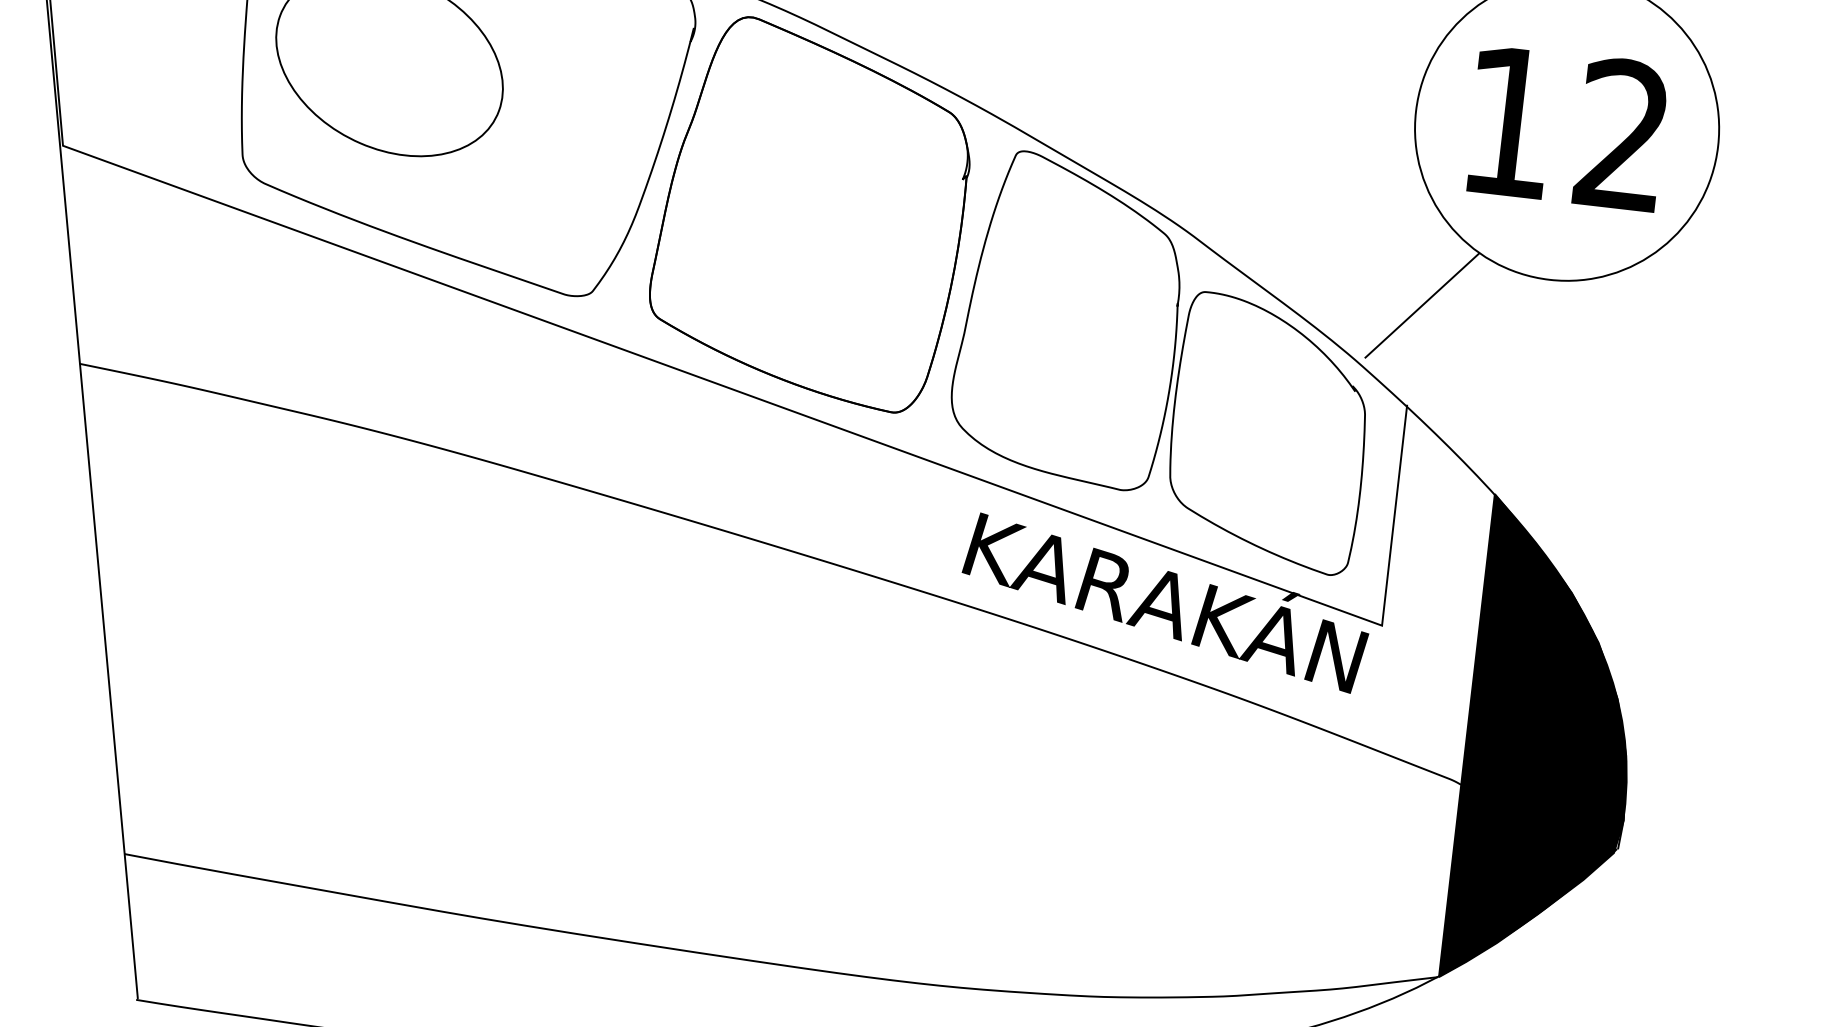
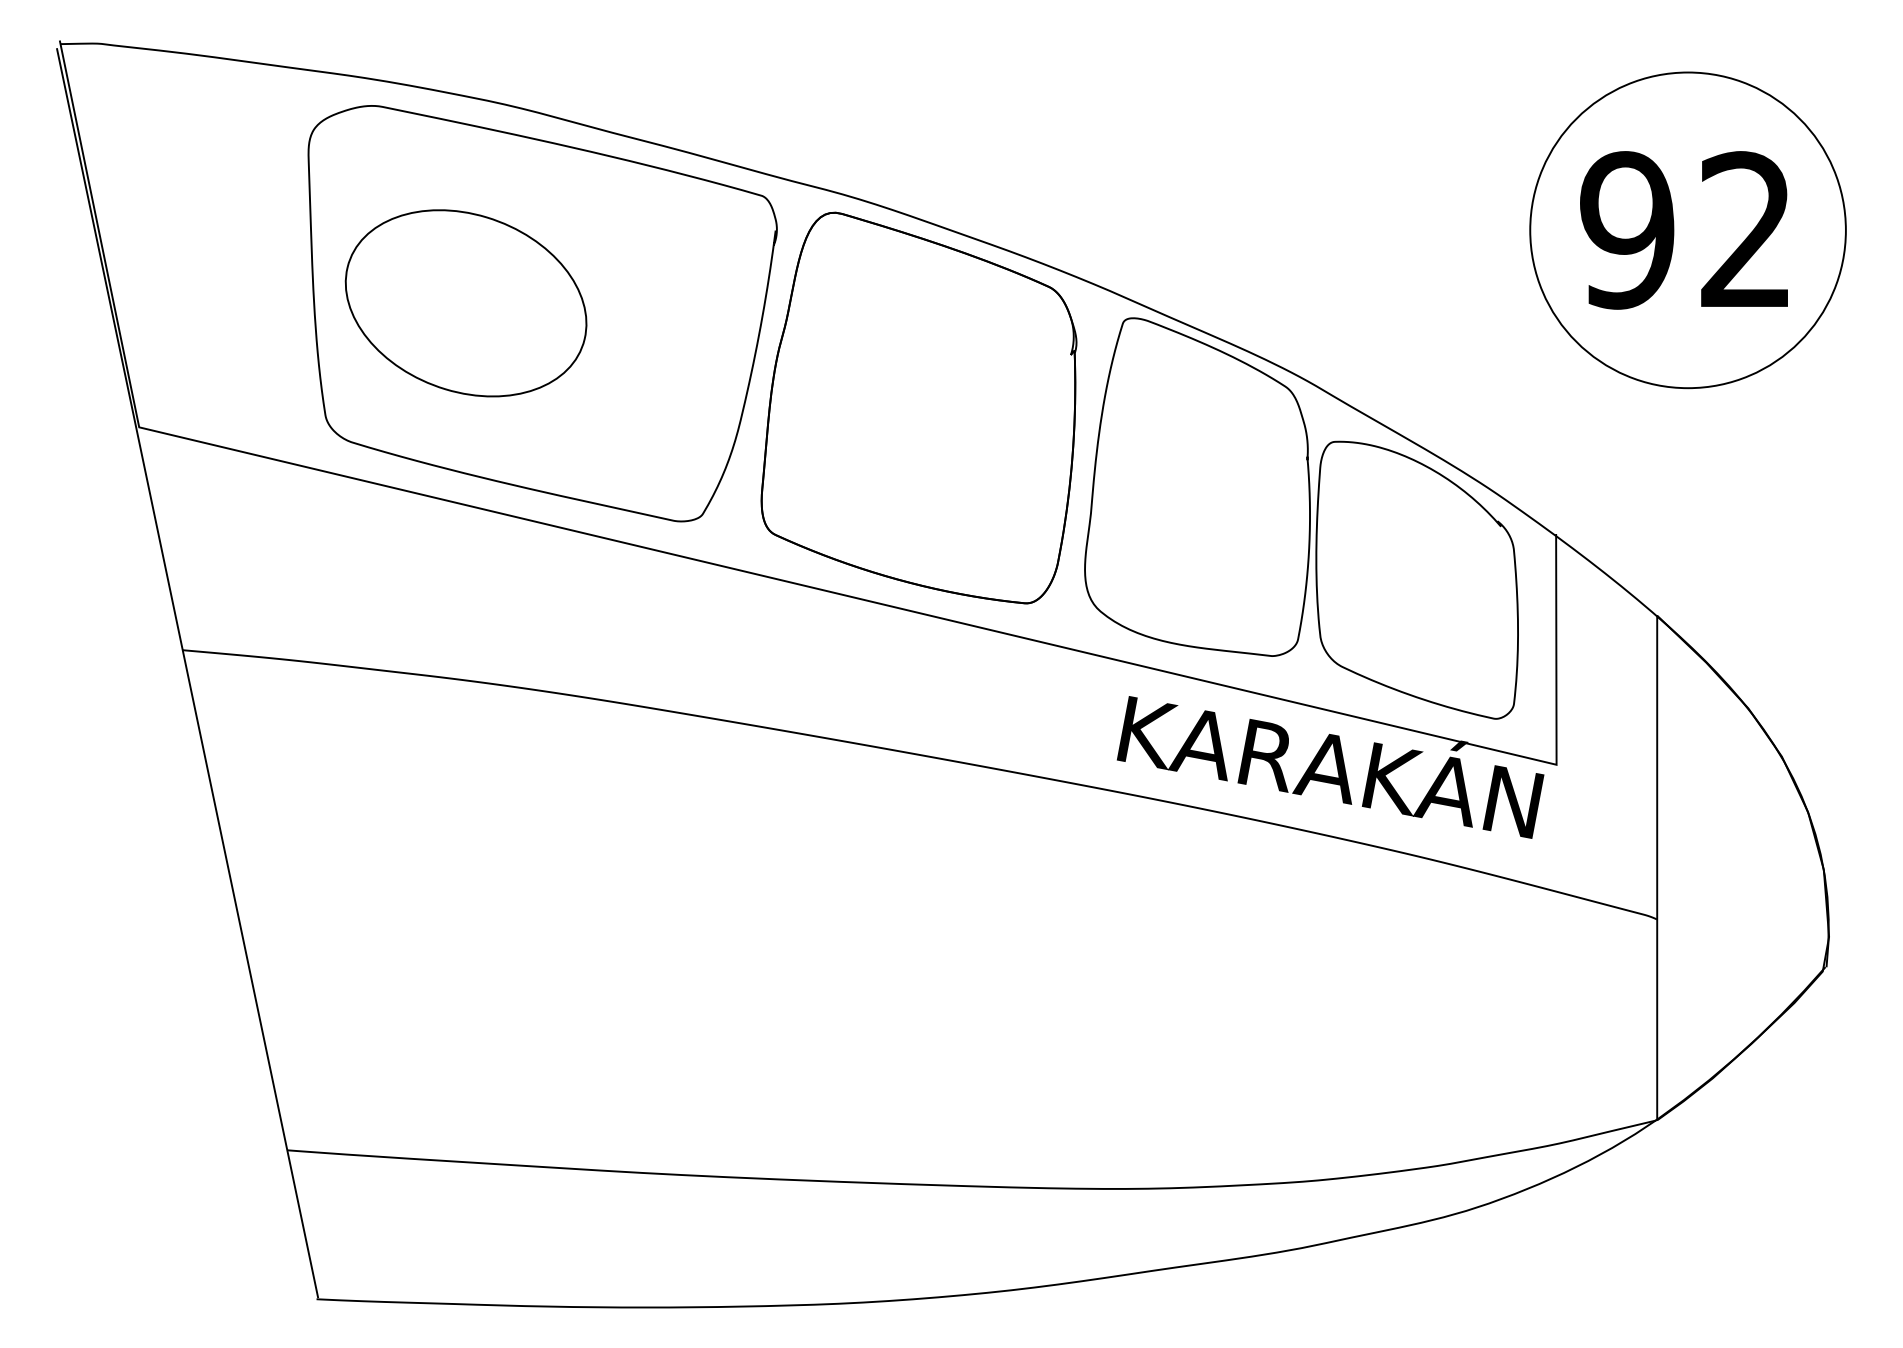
text: (1509, 122) -> (1627, 230), 12 -> 92
line: (1421, 305) -> (1559, 429), removed
fill: (1549, 744) -> (1743, 867), removed

